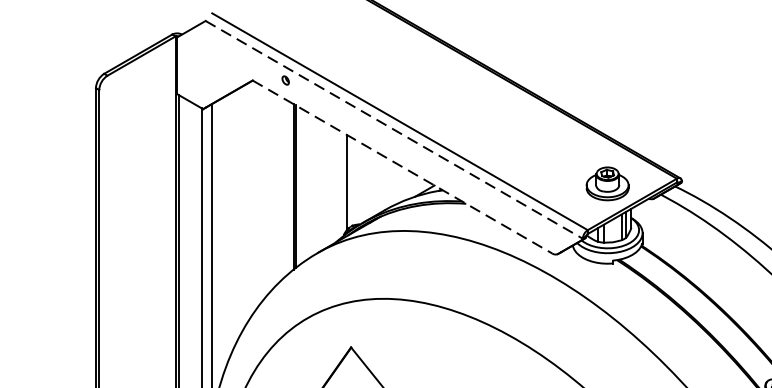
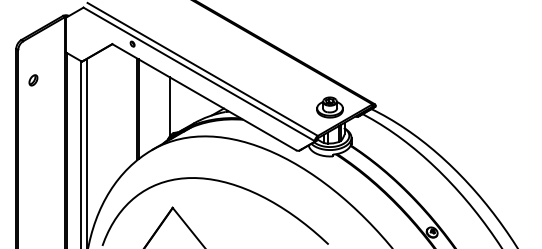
line: (394, 130) -> (199, 74), dashed -> solid
part: (124, 139) -> (33, 80), added
line: (402, 167) -> (204, 97), dashed -> solid

